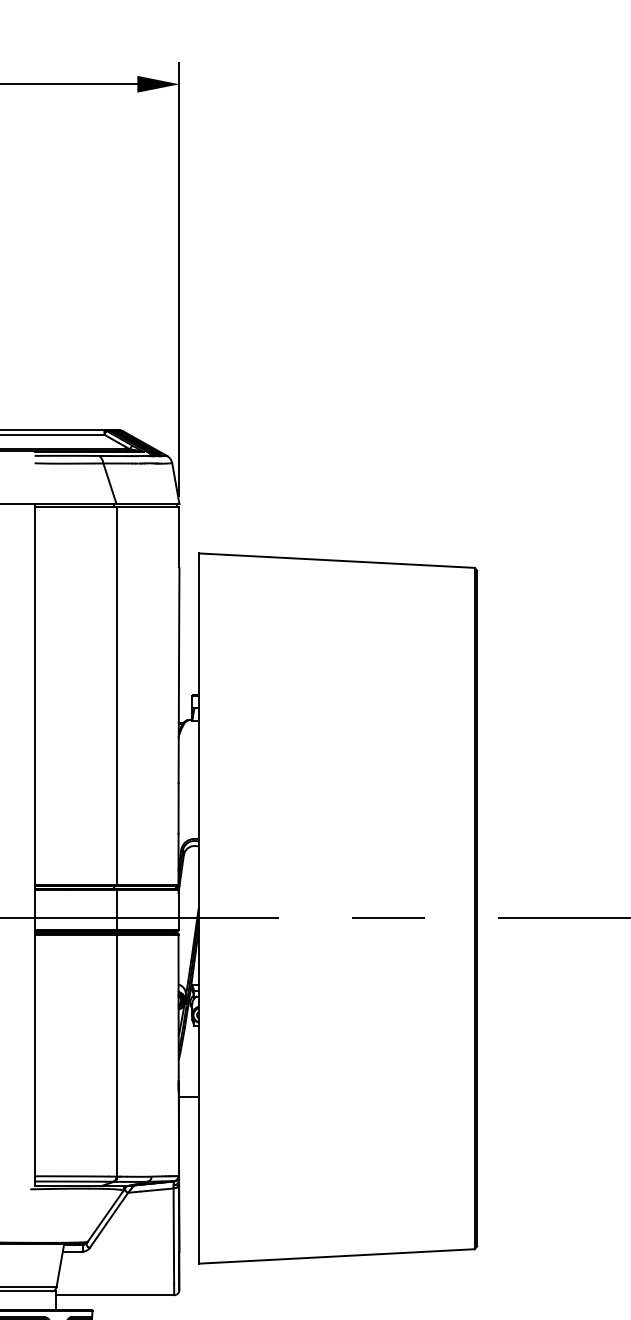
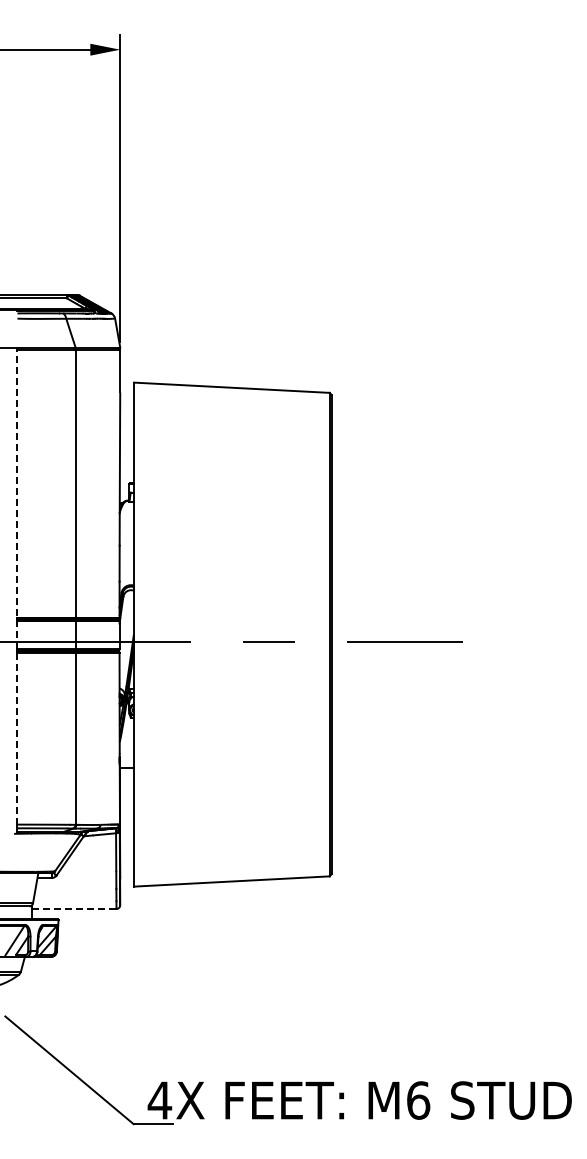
line: (34, 842) -> (17, 587), solid -> dashed
line: (114, 1294) -> (74, 908), solid -> dashed

